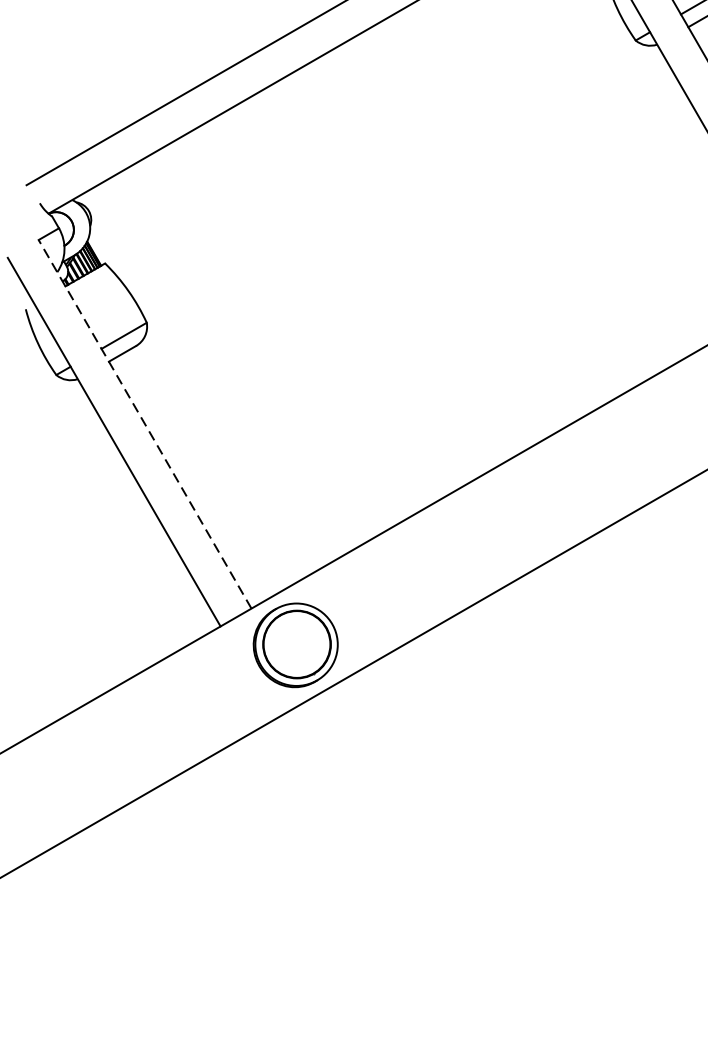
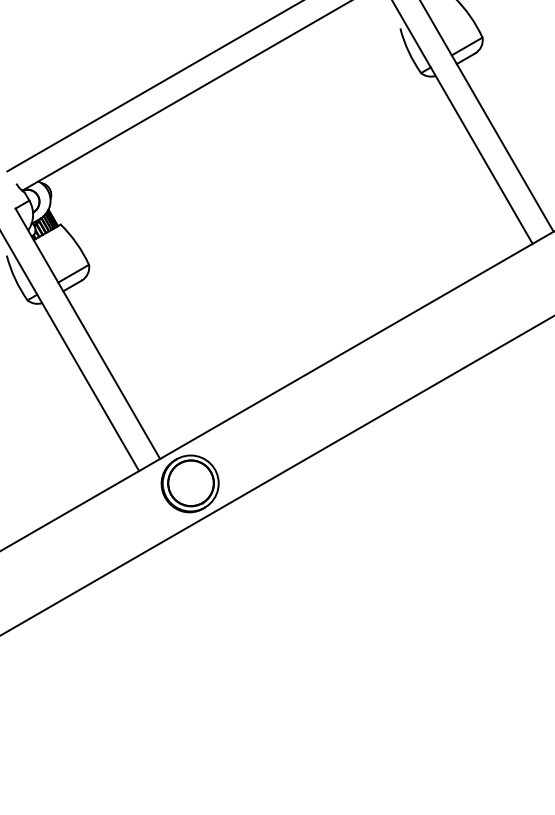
line: (144, 423) -> (87, 333), dashed -> solid

